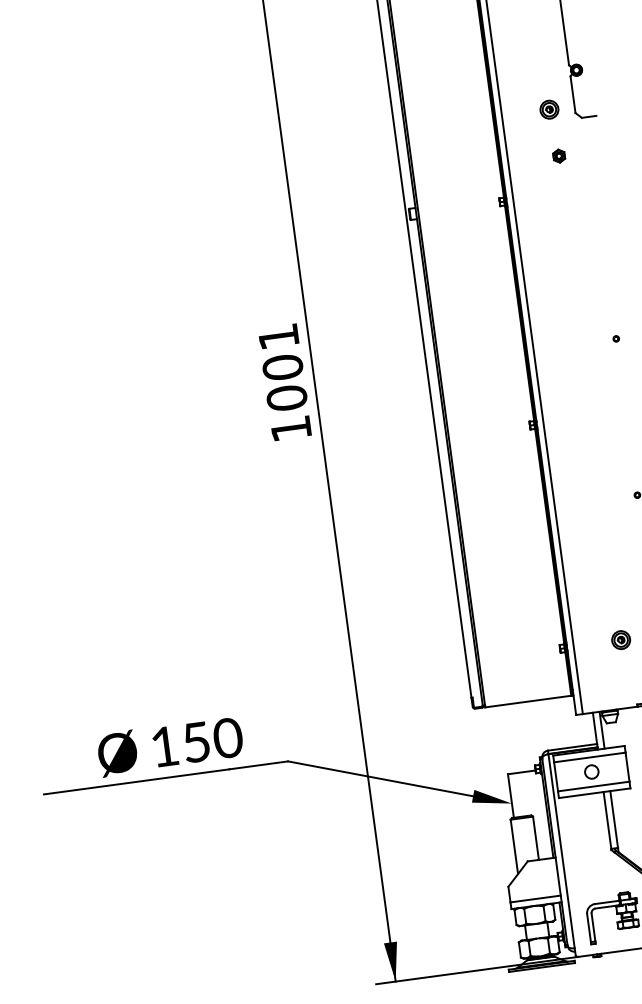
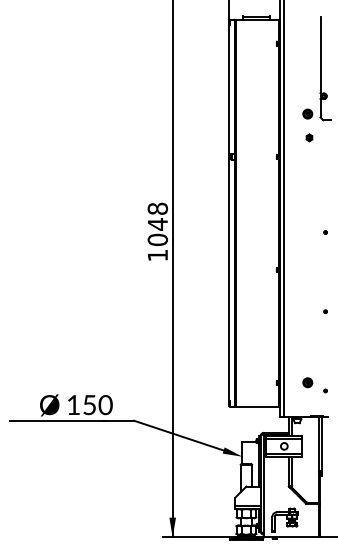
text: (280, 351) -> (157, 216), 1001 -> 1048

